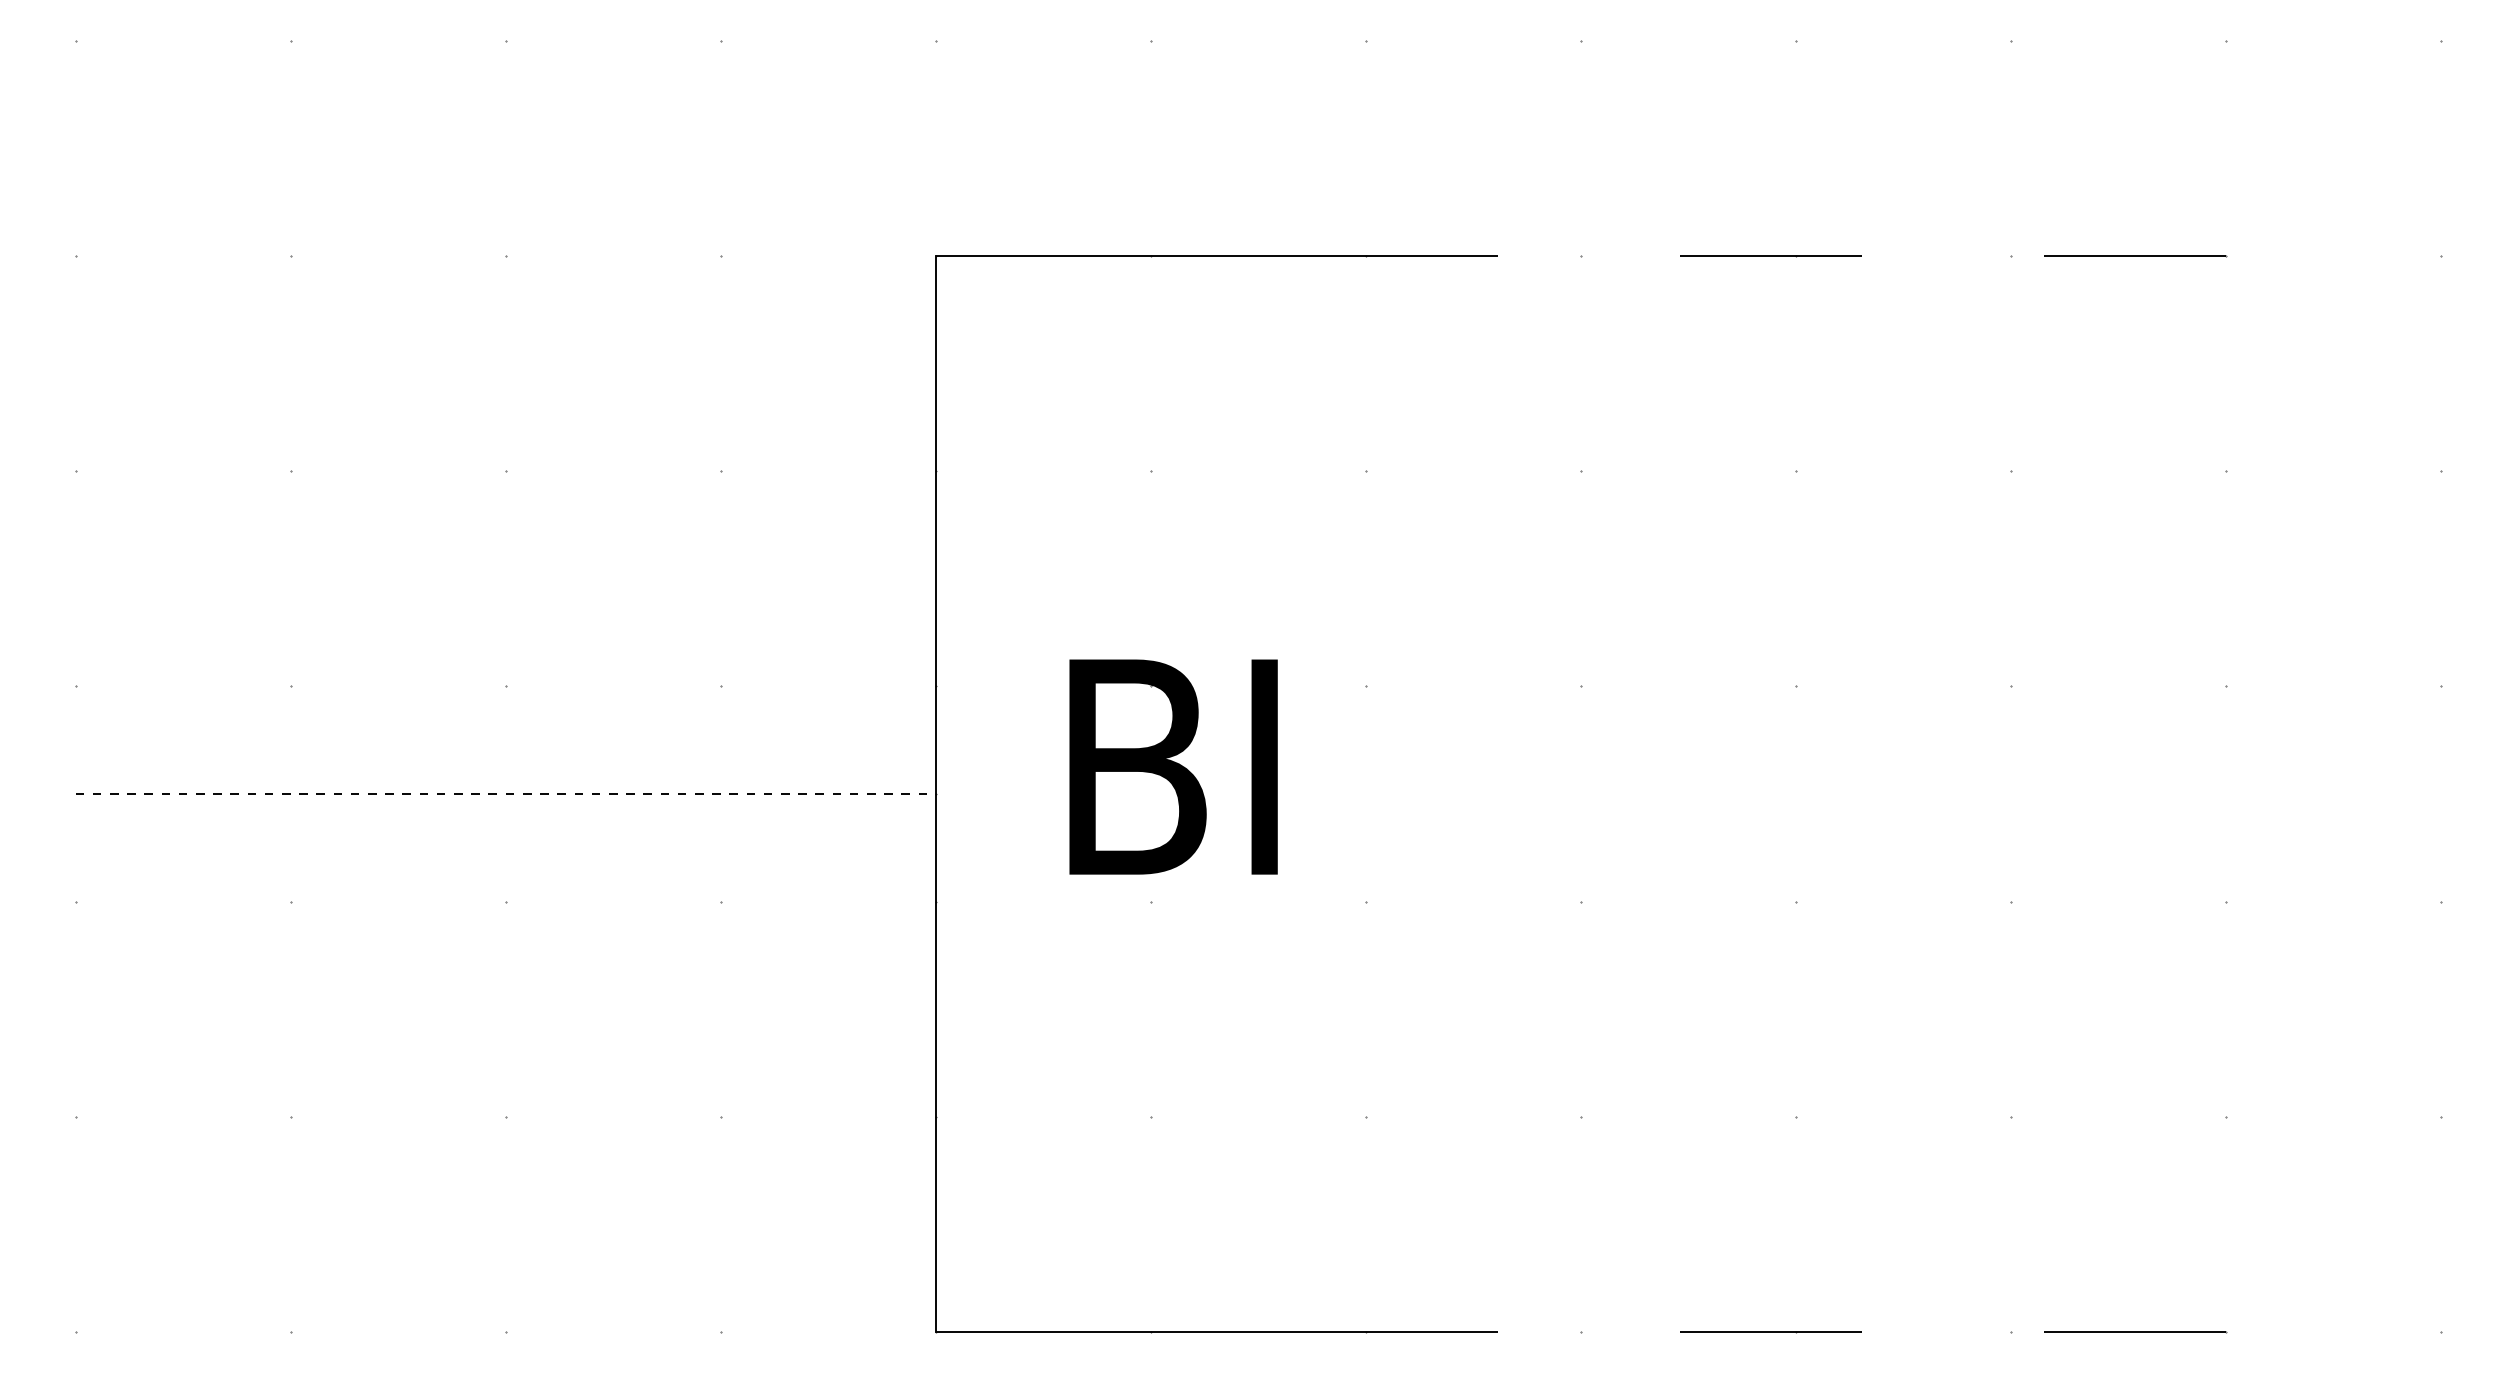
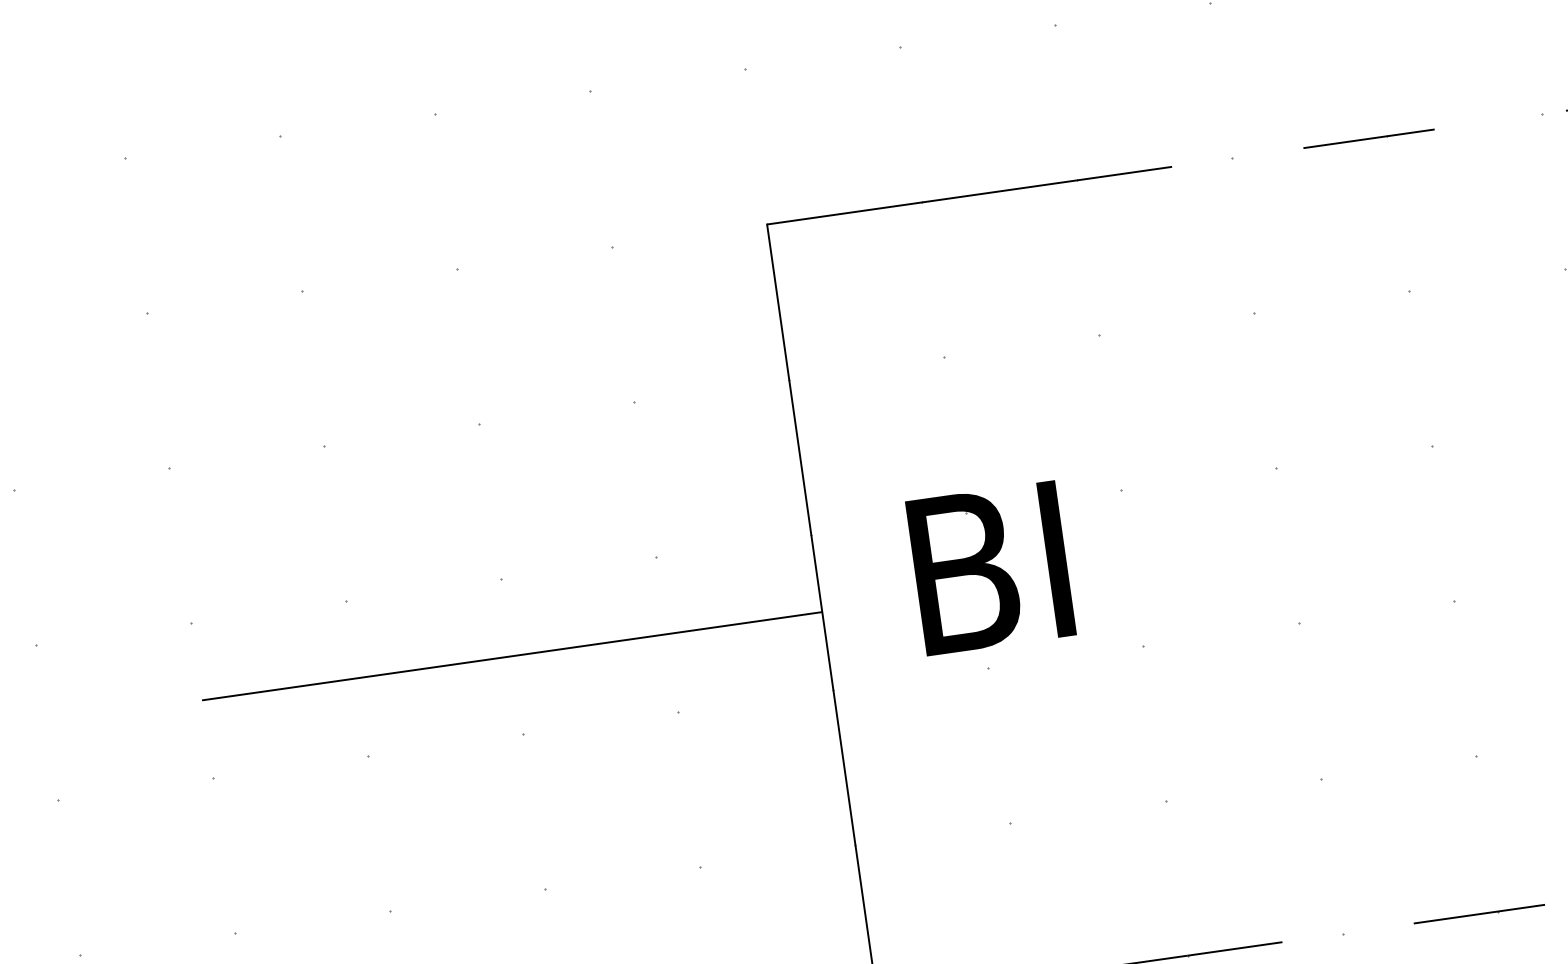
line: (506, 793) -> (512, 655), dashed -> solid

